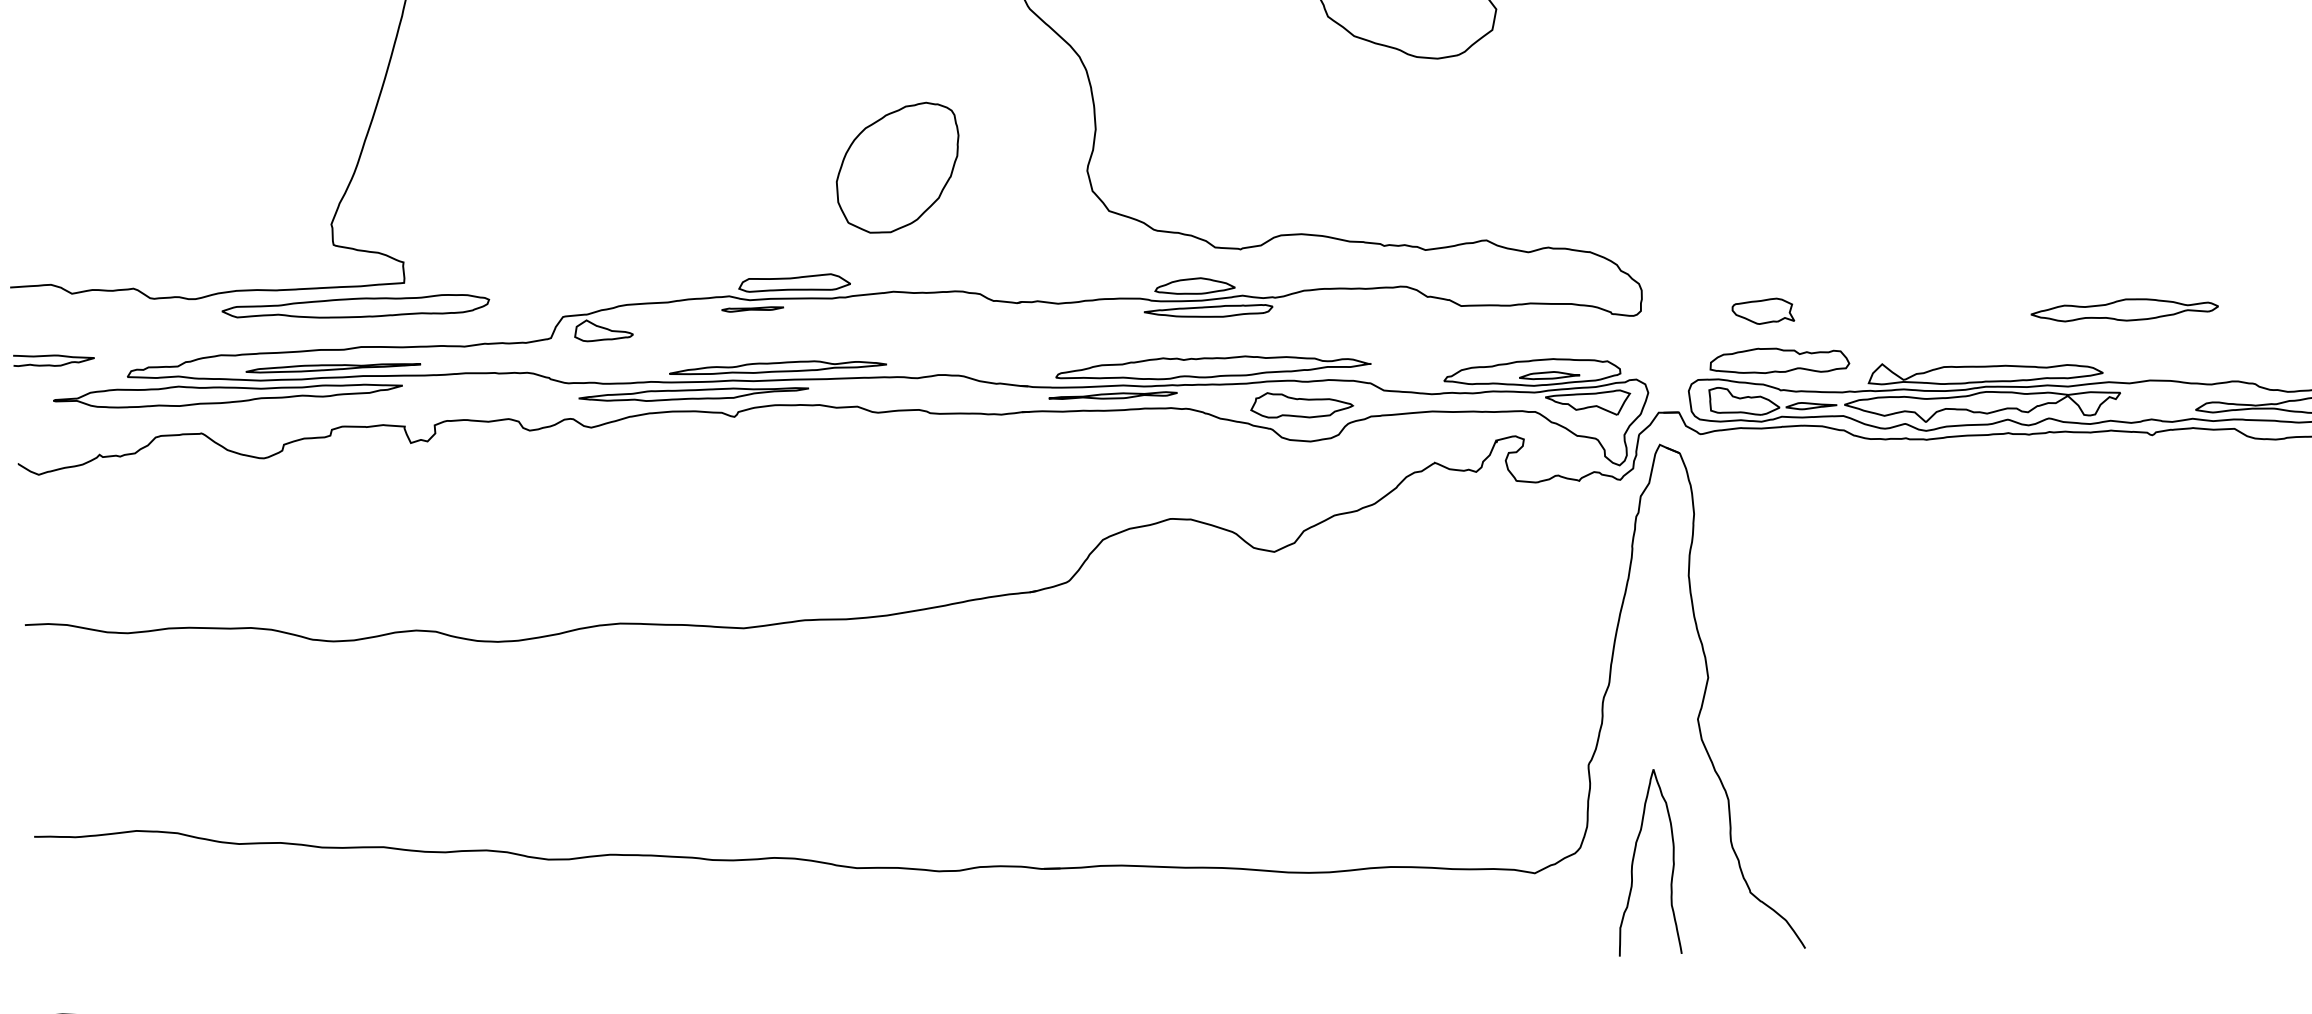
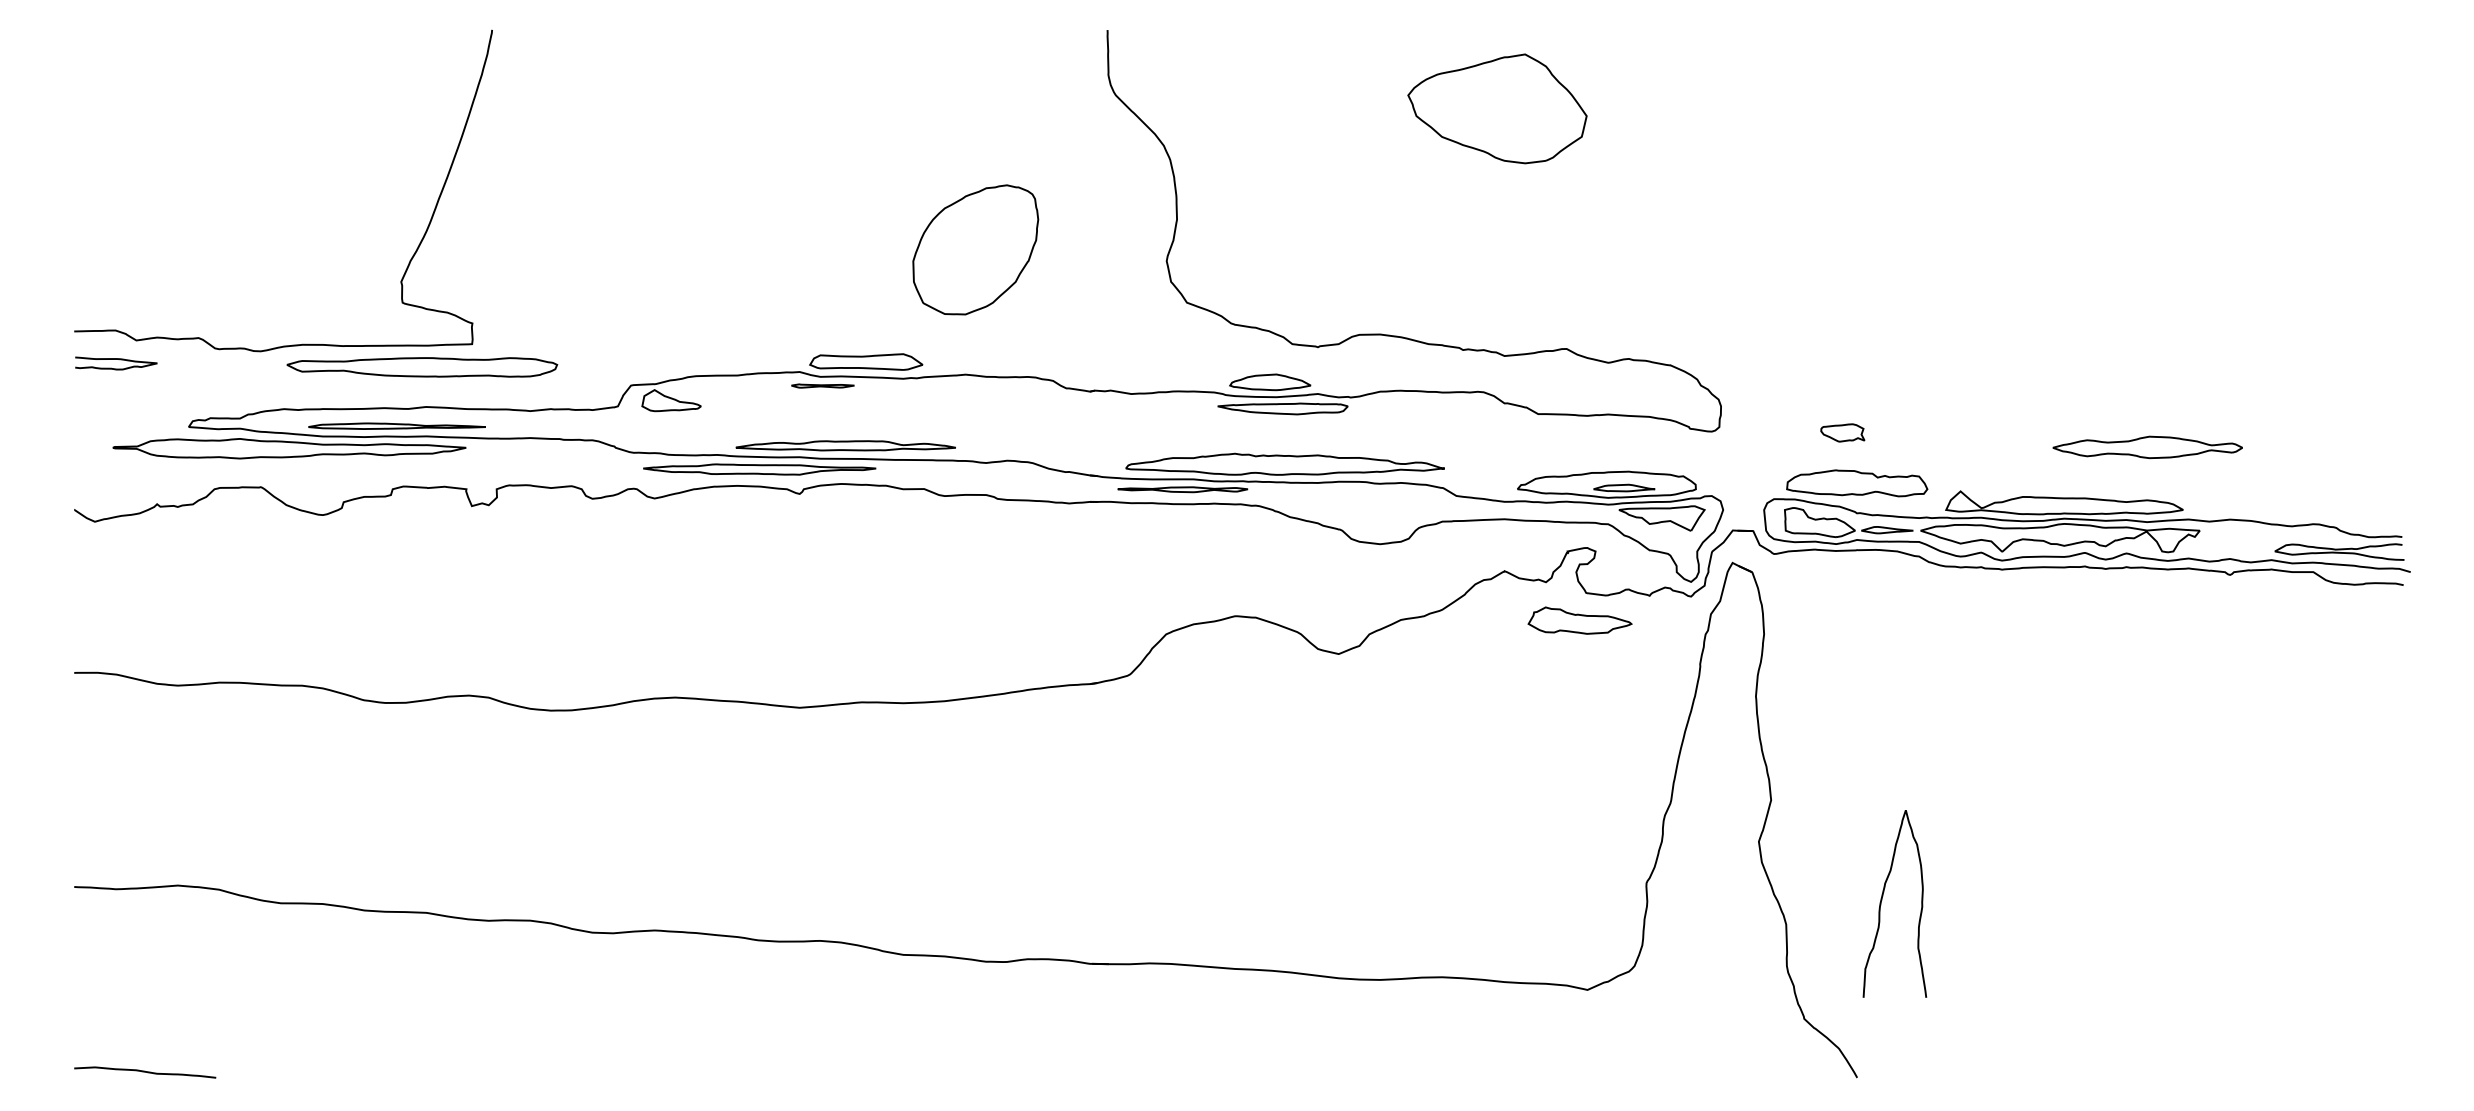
part: (2124, 310) -> (2147, 447), moved
part: (1762, 311) -> (1842, 432), size x0.7
curve: (54, 355) -> (116, 359), moved
part: (1301, 404) -> (1579, 620), moved
curve: (1634, 859) -> (1882, 900), moved

